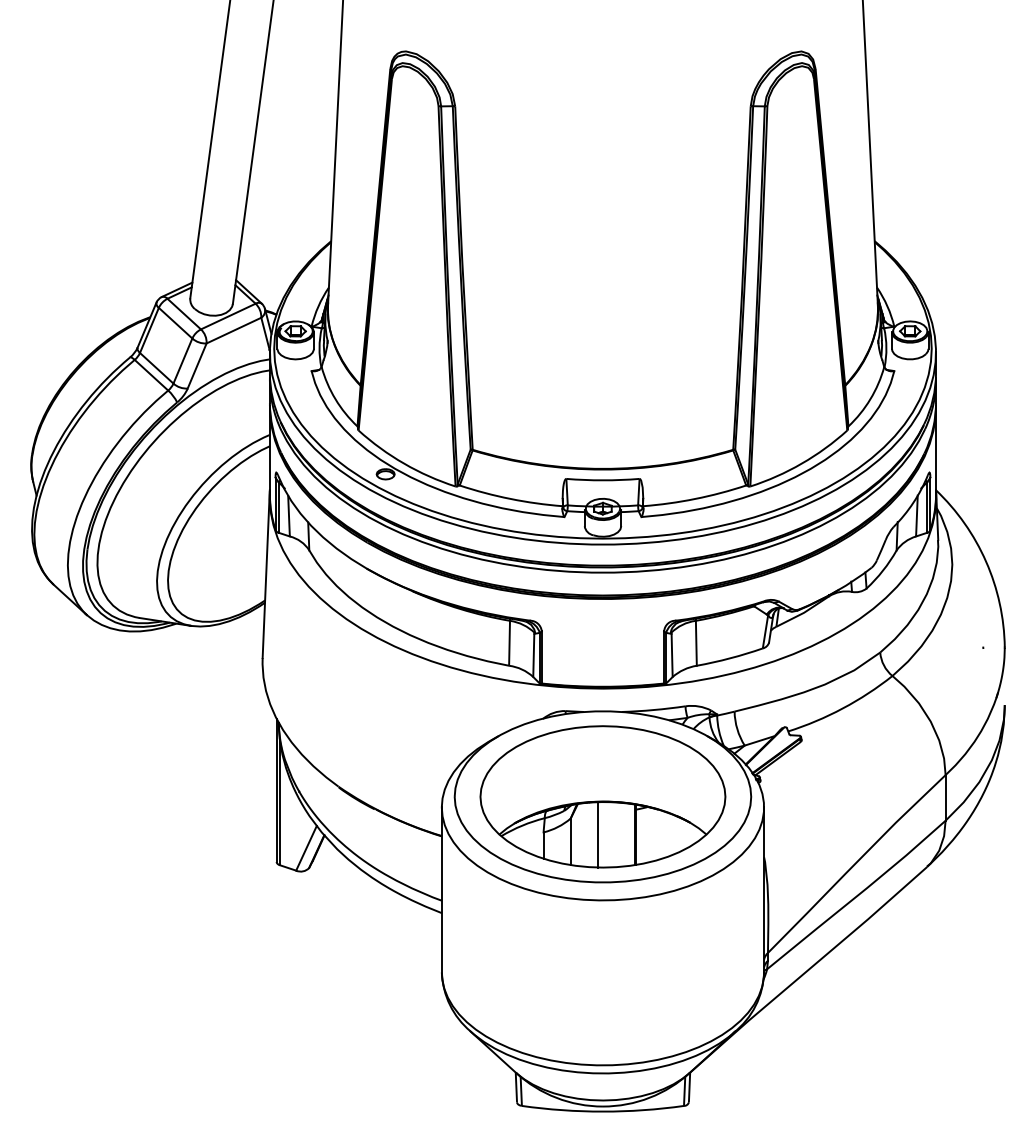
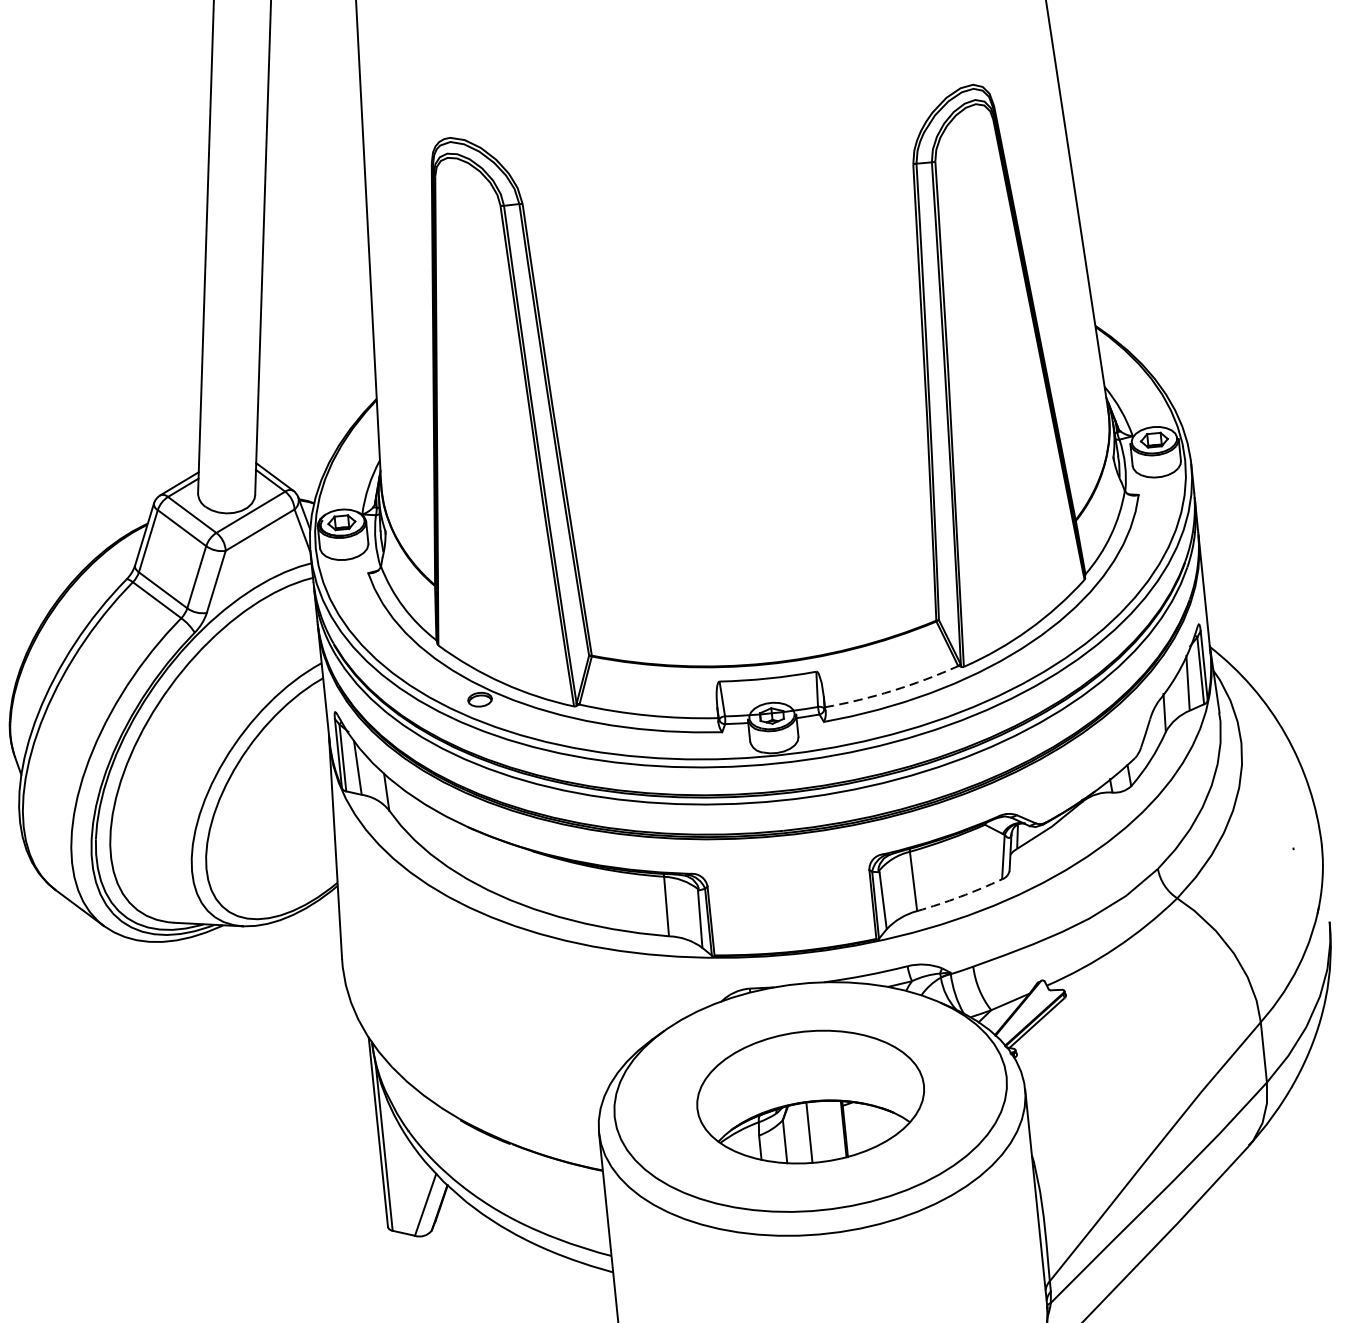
arc: (695, 498) -> (892, 690), solid -> dashed
arc: (730, 658) -> (960, 896), solid -> dashed
part: (602, 796) -> (810, 1096), size x0.7

